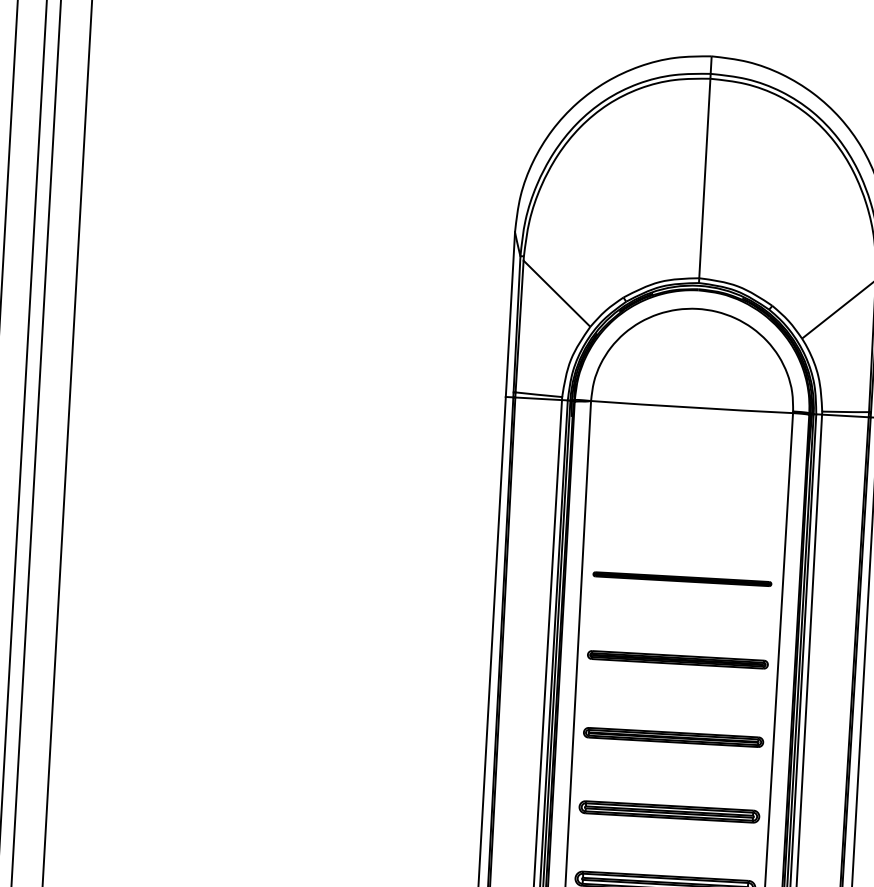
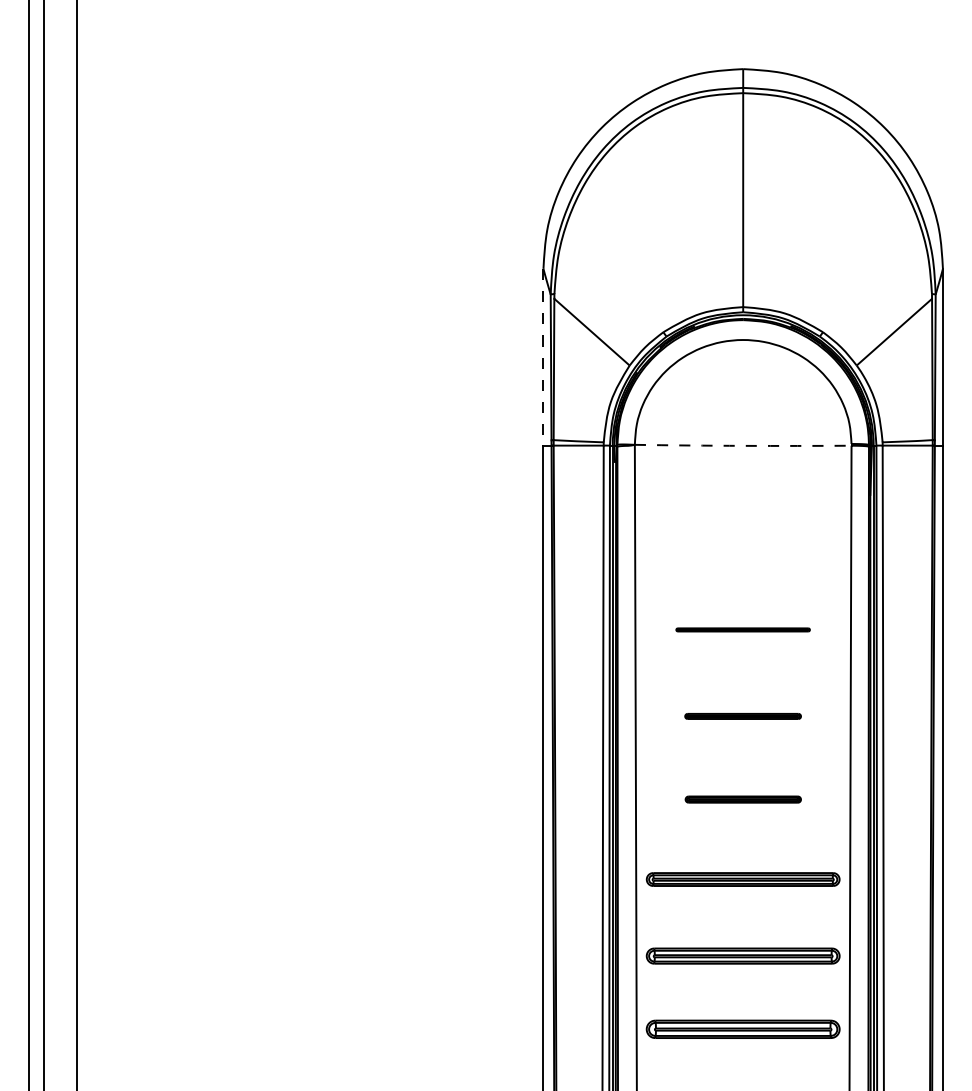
line: (510, 314) -> (543, 357), solid -> dashed
arc: (692, 407) -> (743, 445), solid -> dashed
part: (681, 578) -> (742, 629), size x0.7
part: (677, 659) -> (742, 716), size x0.6
part: (673, 737) -> (743, 799), size x0.6

